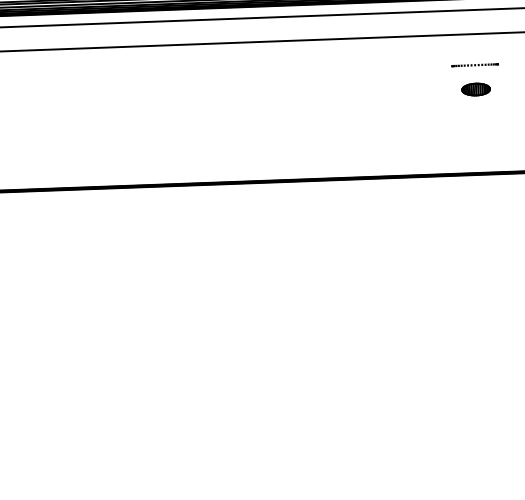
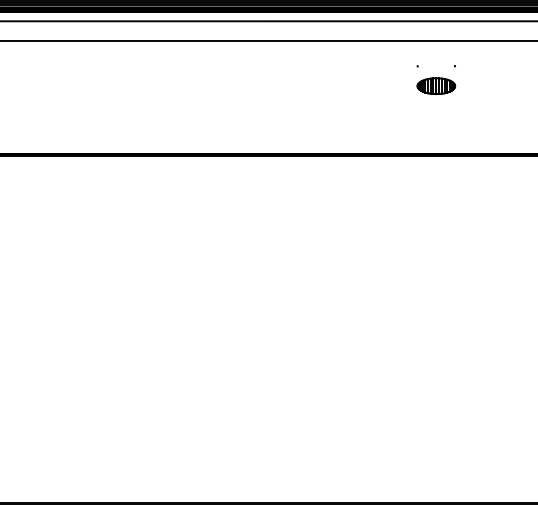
part: (476, 88) -> (436, 85), size x1.67

